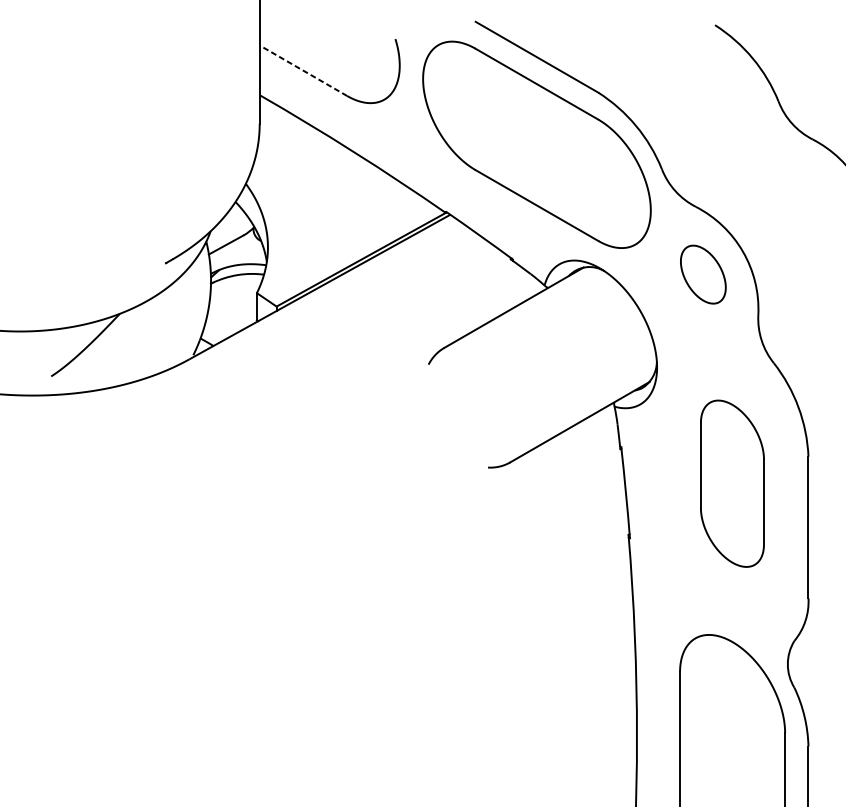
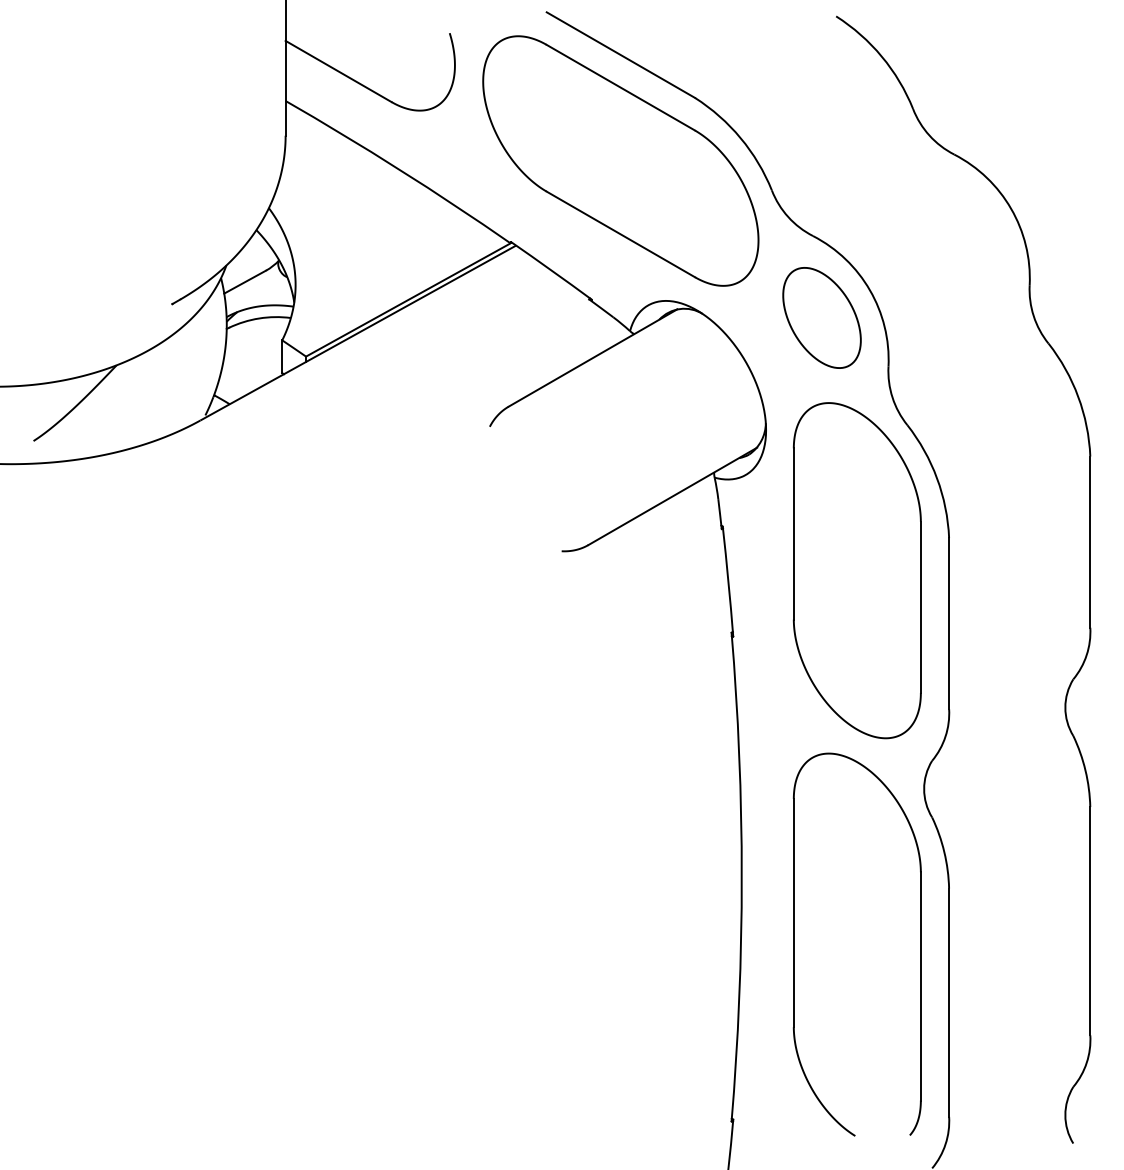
line: (303, 70) -> (338, 71), dashed -> solid
part: (702, 274) -> (821, 317), size x1.43
part: (731, 483) -> (856, 570), size x1.67

